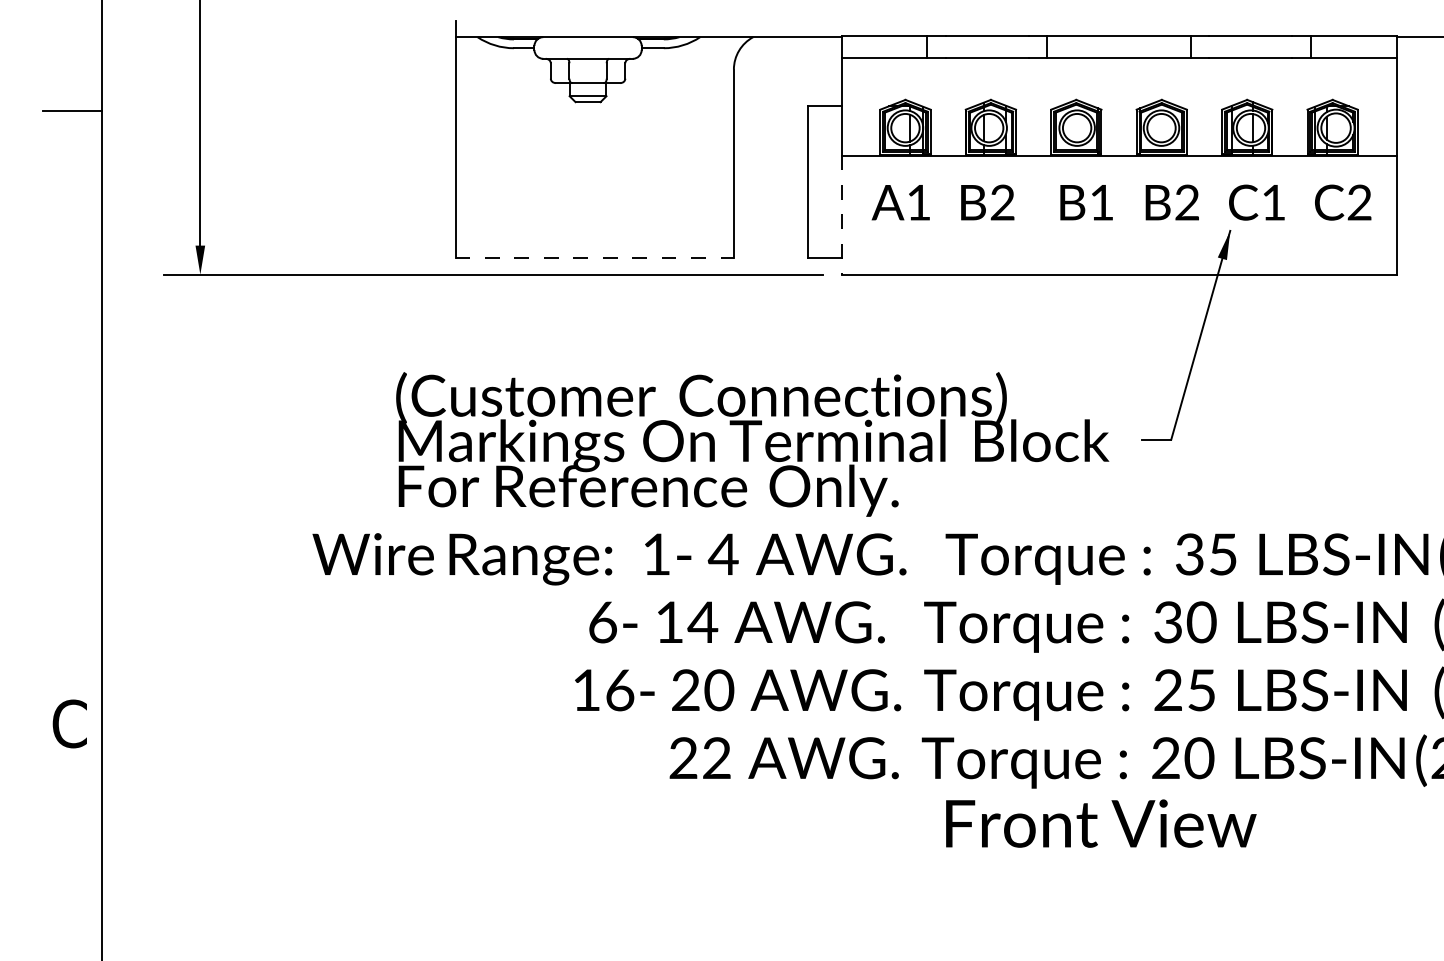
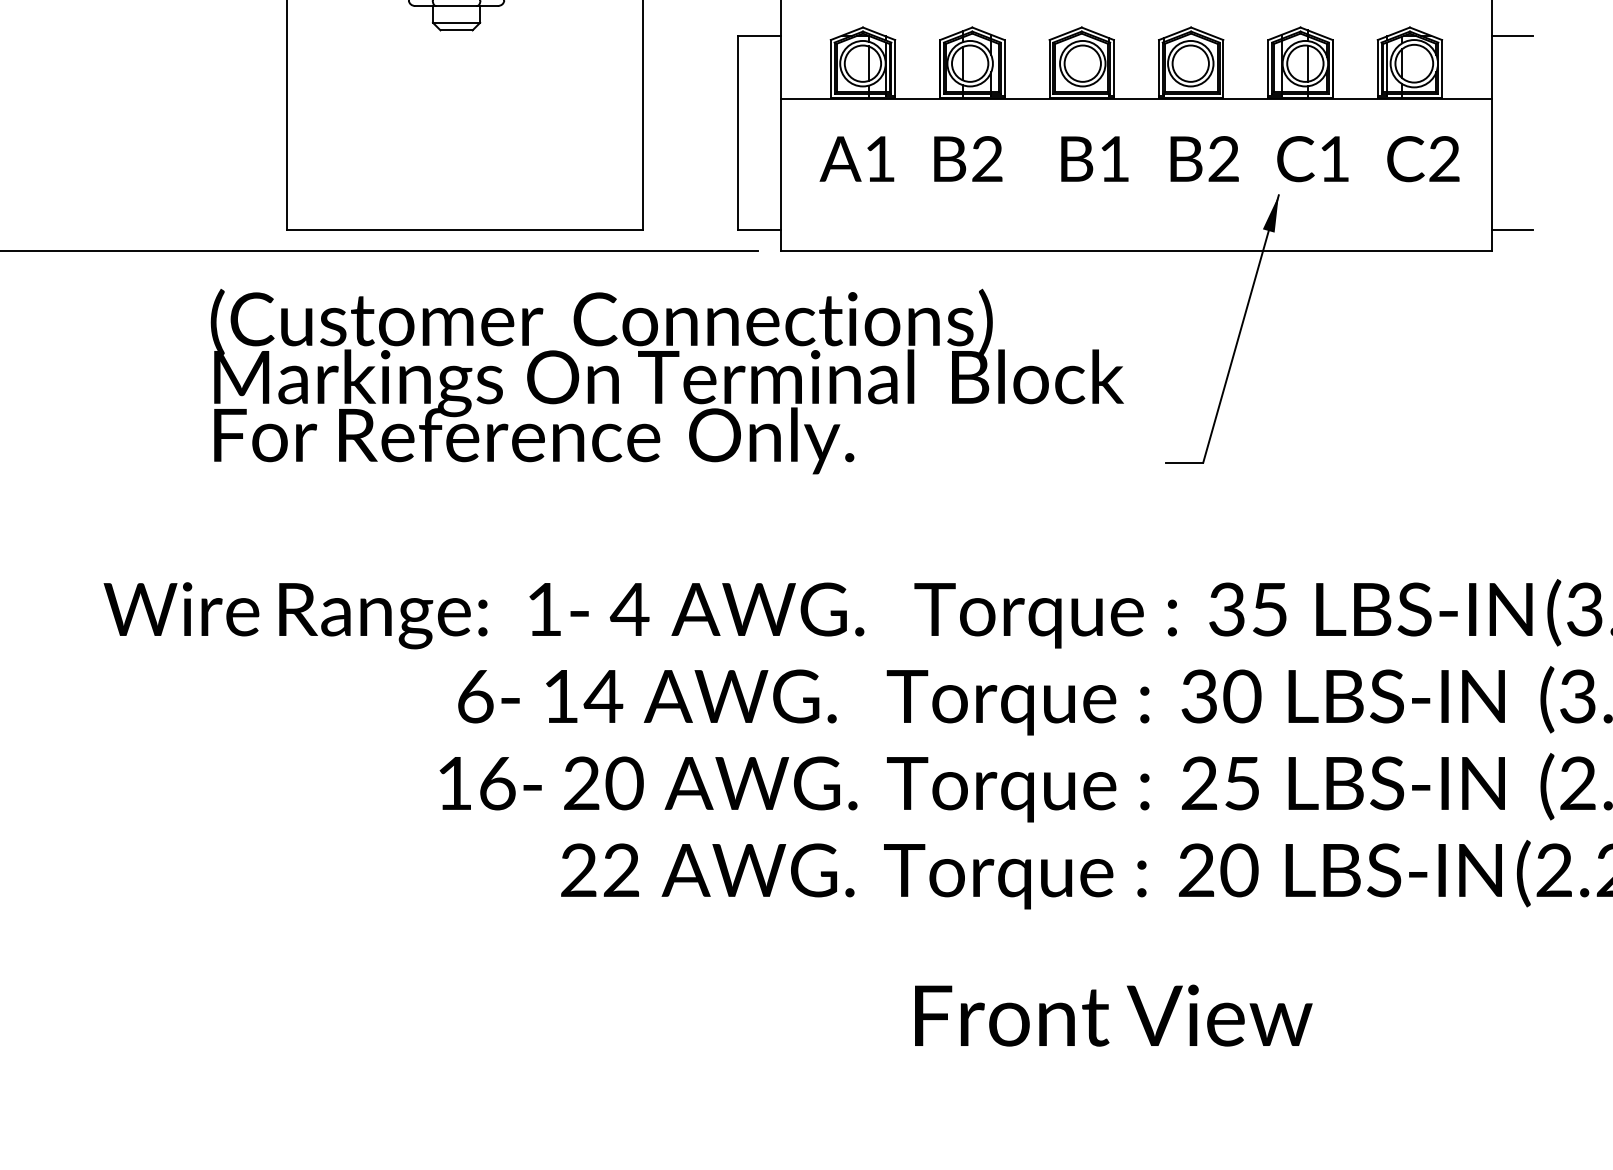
line: (1412, 106) -> (1512, 35), added
line: (841, 215) -> (781, 175), dashed -> solid
line: (595, 258) -> (466, 230), dashed -> solid
line: (1412, 258) -> (1512, 230), added
text: (752, 444) -> (667, 381), moved
text: (1101, 823) -> (1113, 1015), moved

